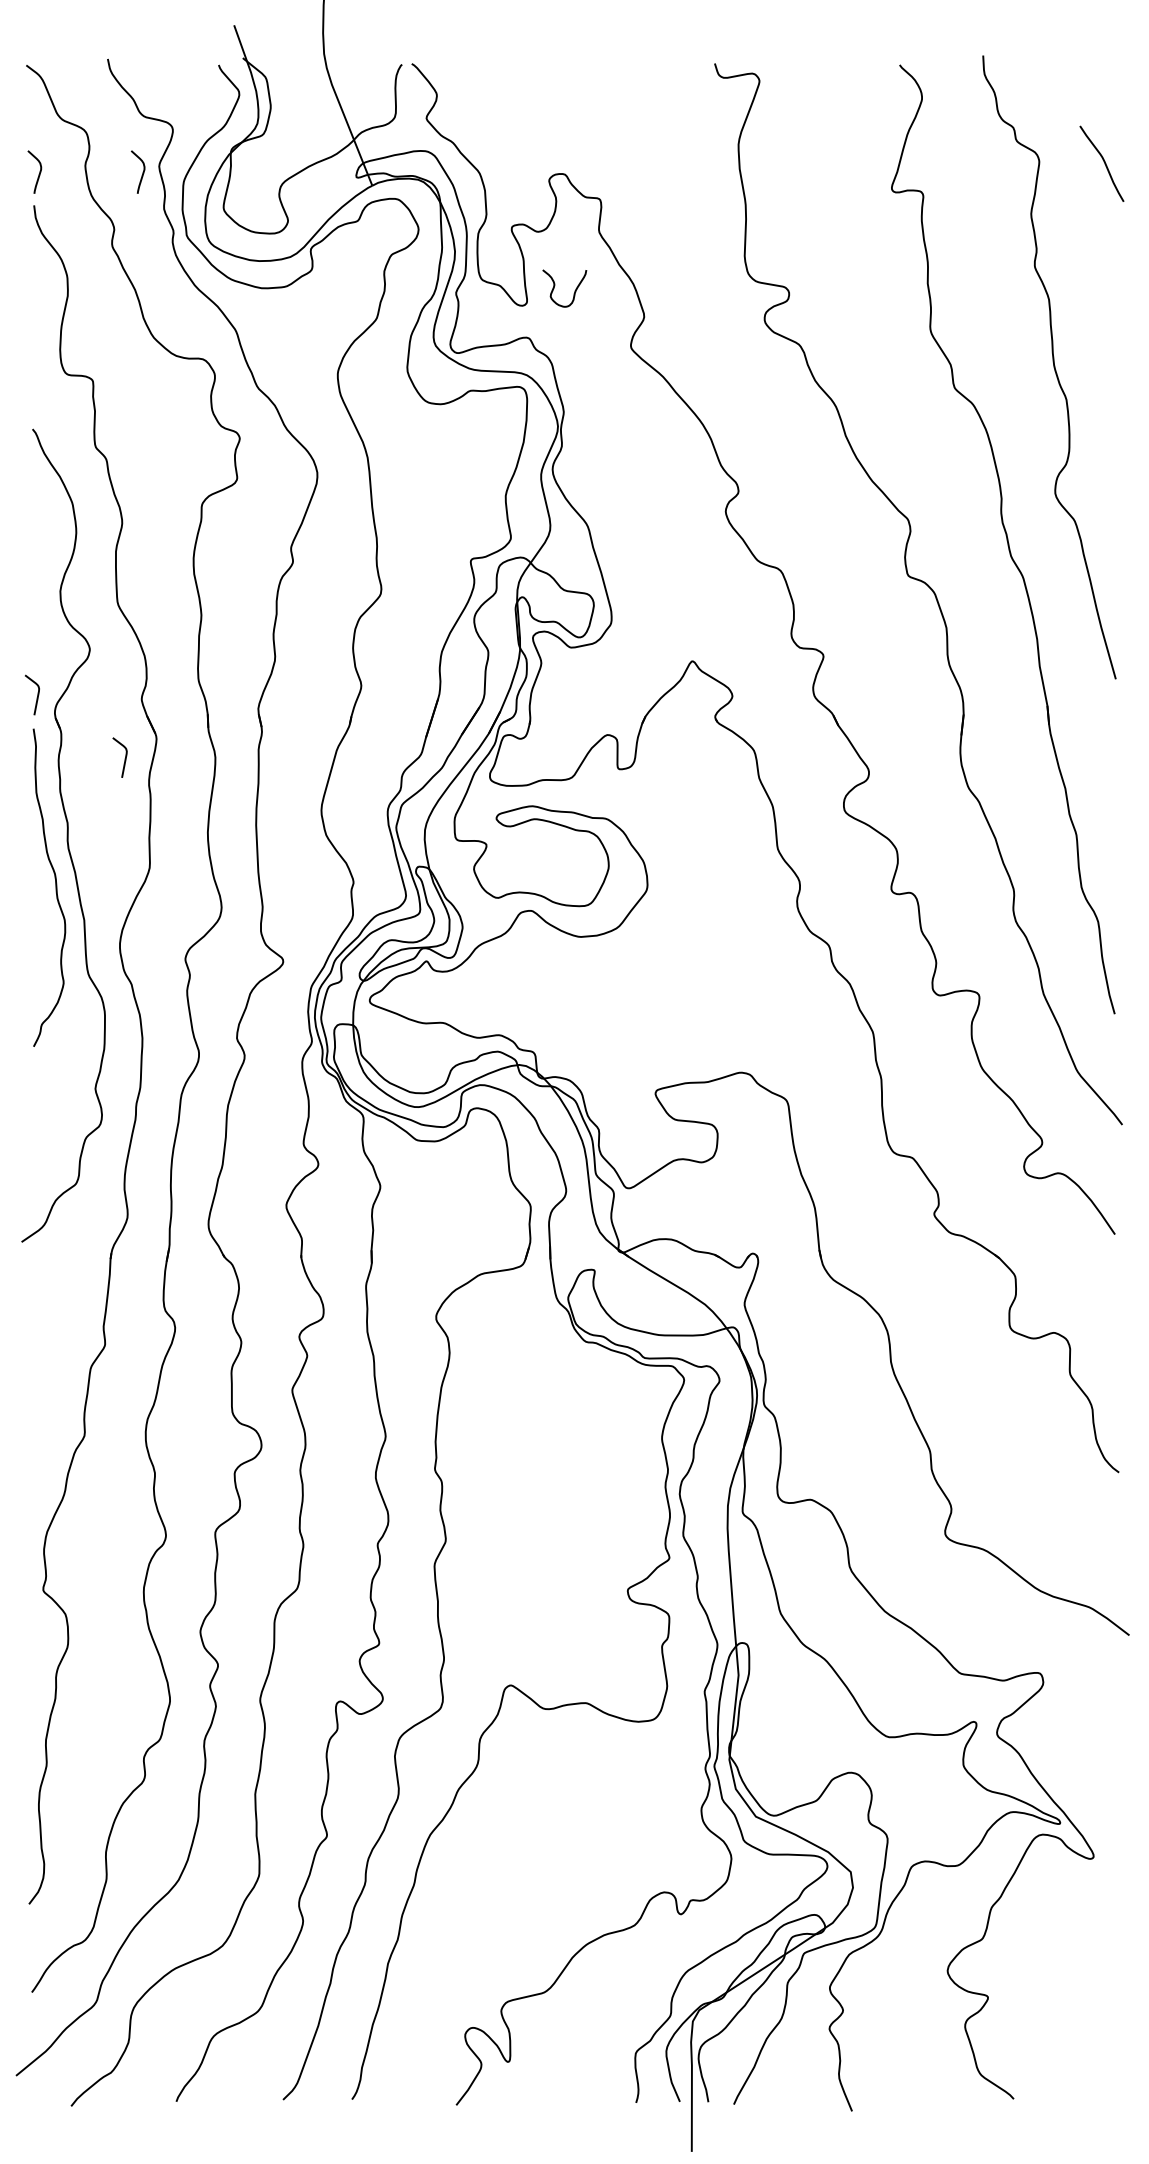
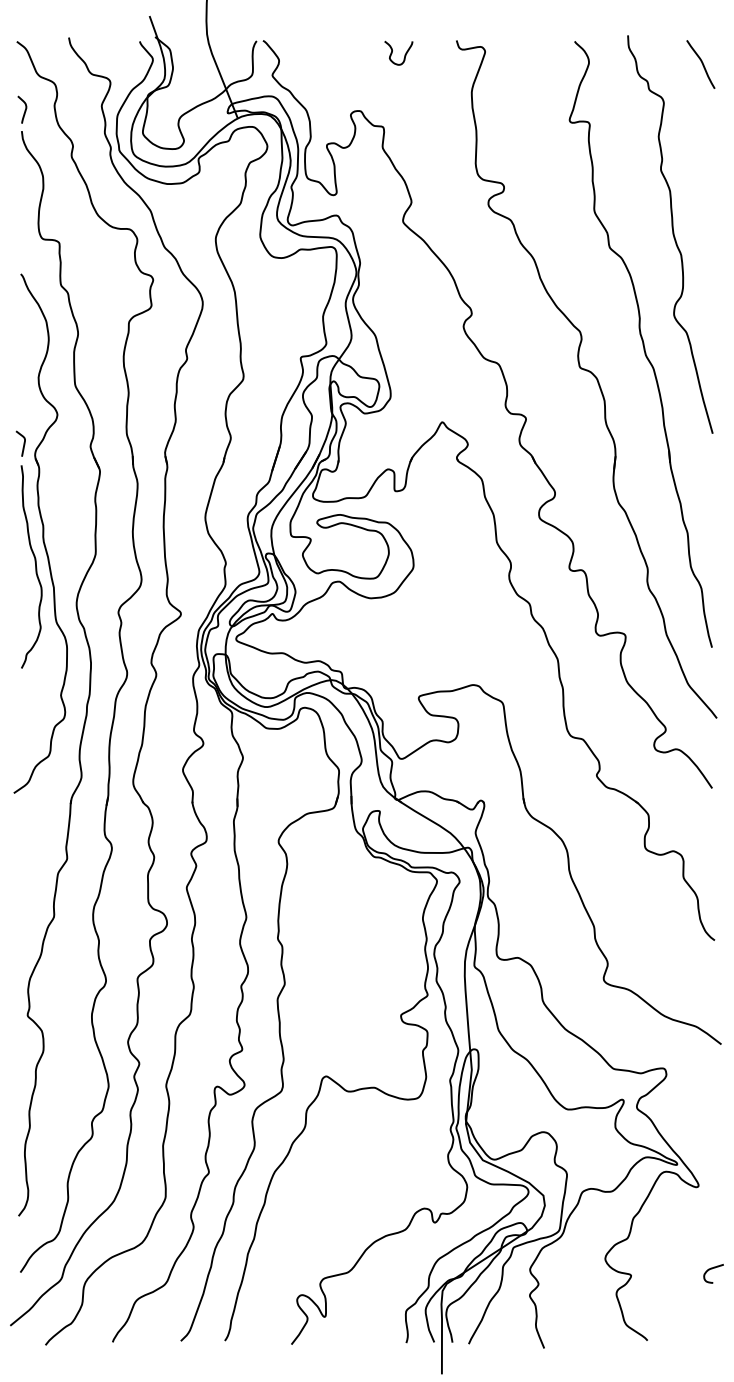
curve: (1102, 162) -> (701, 63), moved
curve: (141, 173) -> (90, 110), removed
curve: (554, 287) -> (392, 52), moved
curve: (124, 757) -> (79, 483), removed
curve: (1115, 1987) -> (712, 1269), added

